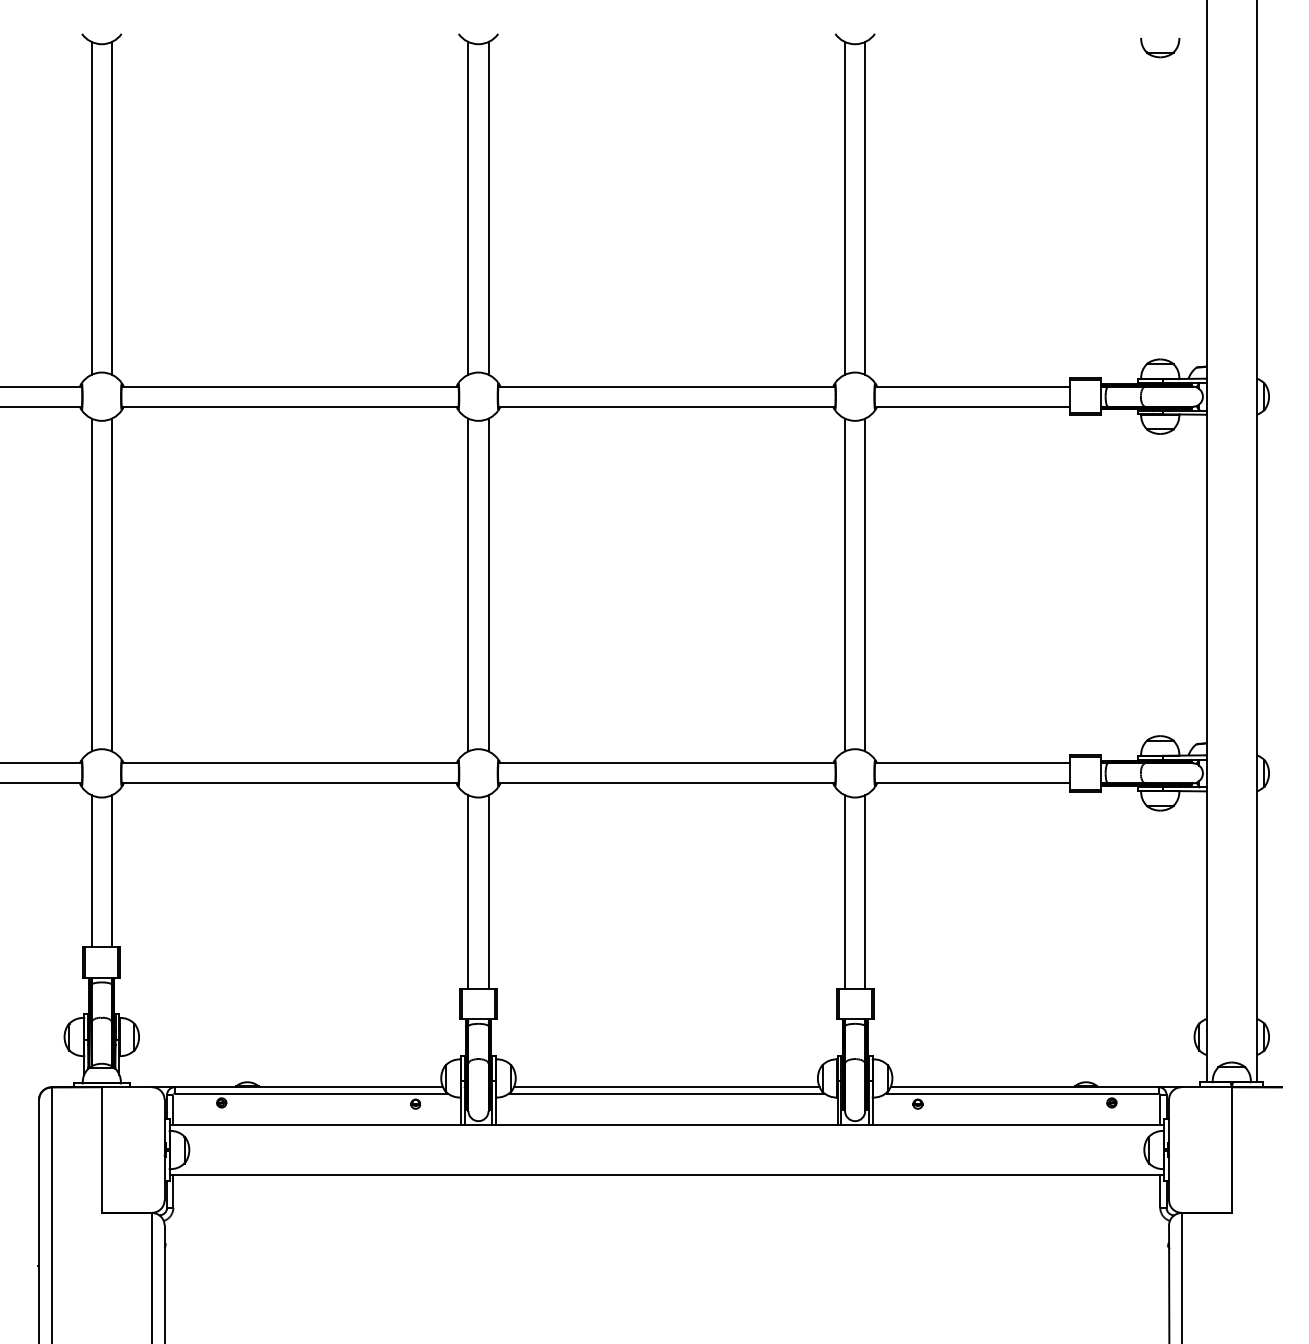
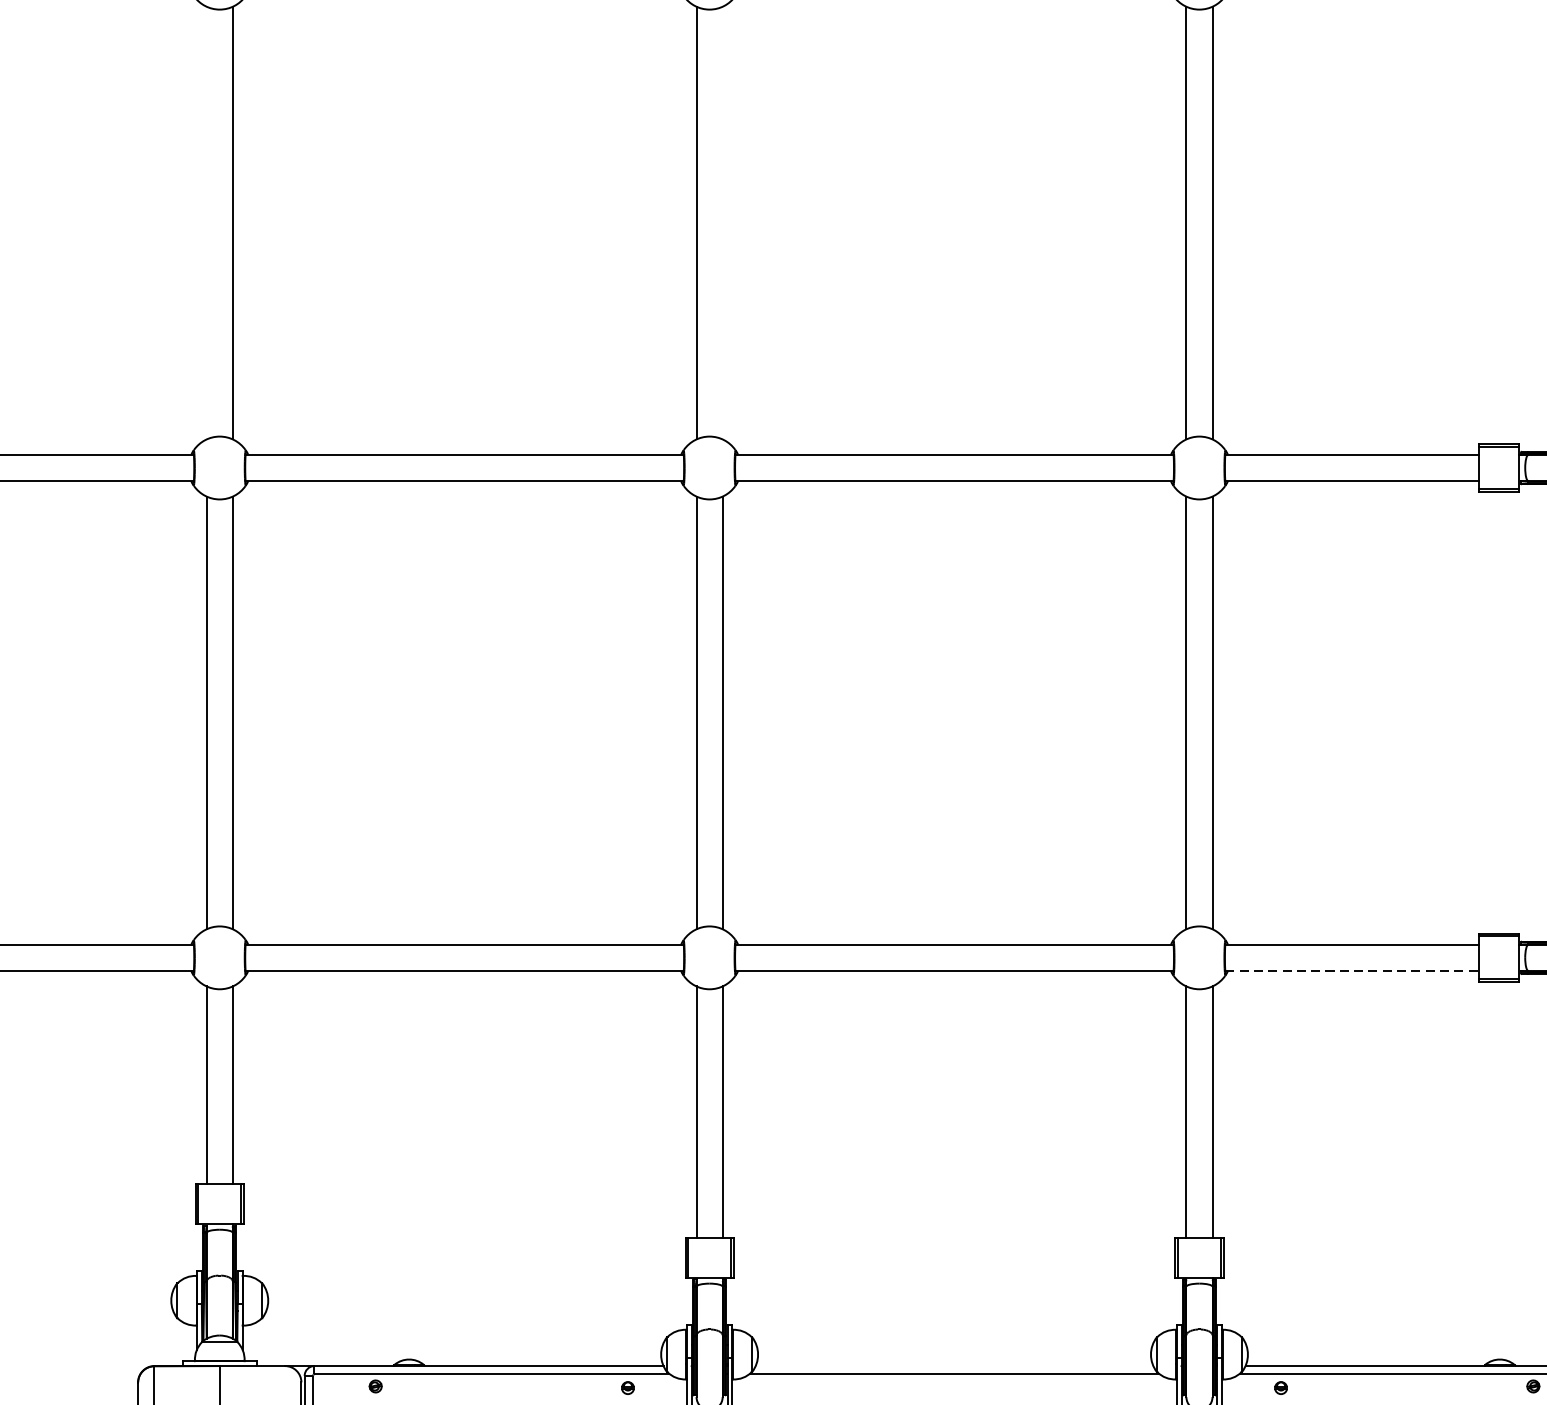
line: (91, 208) -> (206, 223), removed
line: (488, 208) -> (722, 223), removed
line: (972, 783) -> (1352, 971), solid -> dashed
line: (666, 1087) -> (954, 1366), removed

